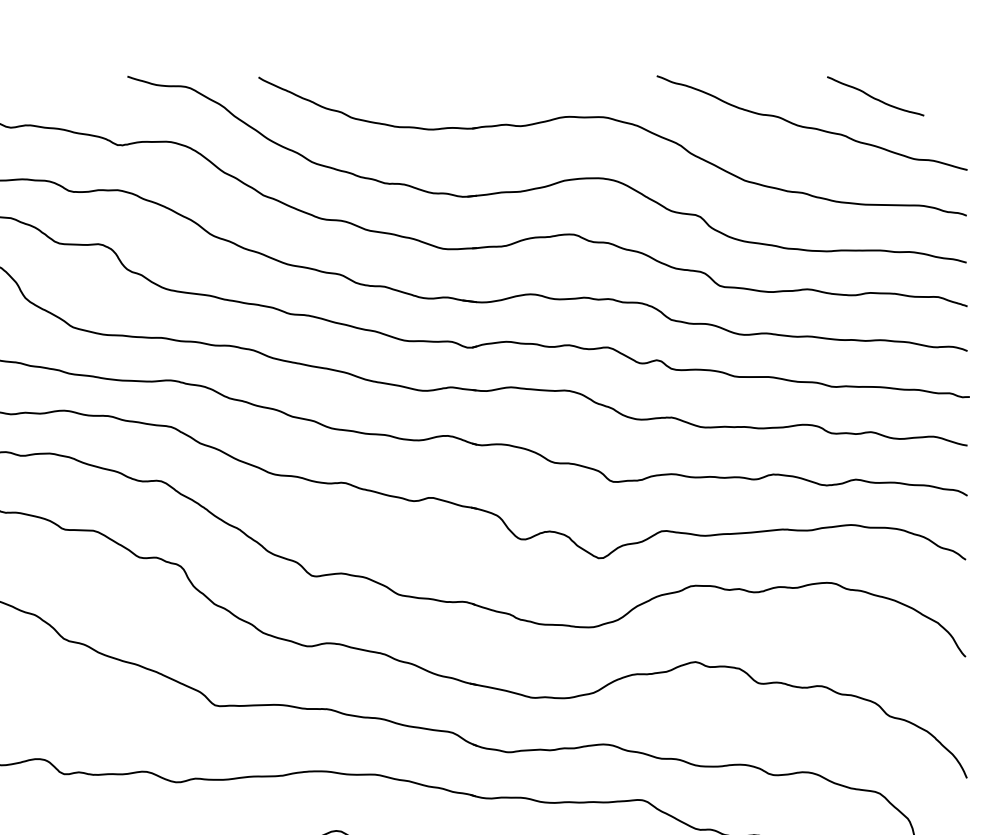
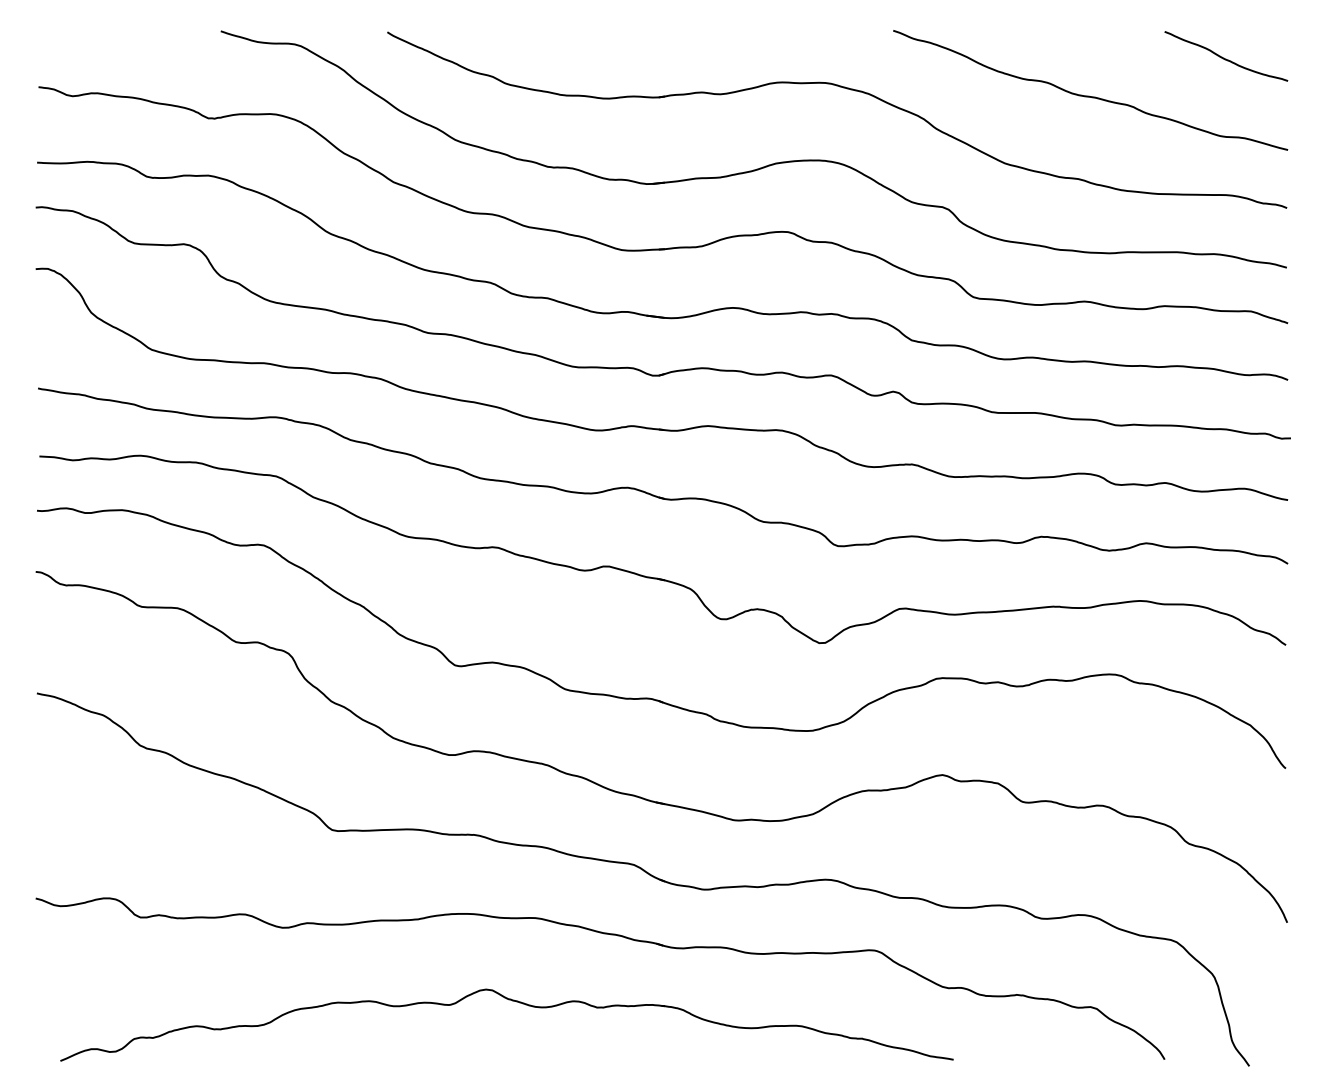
curve: (875, 97) -> (1226, 58), moved

